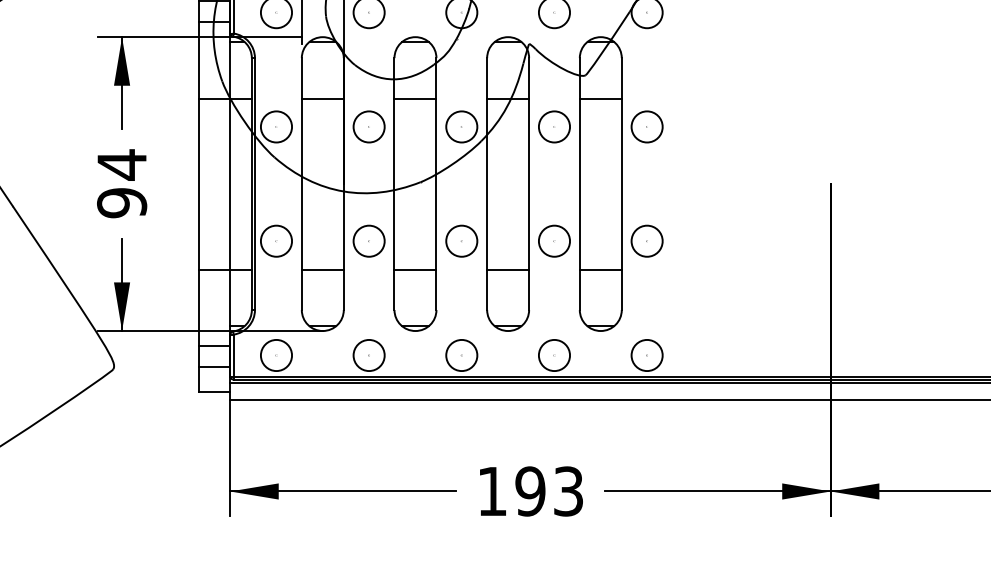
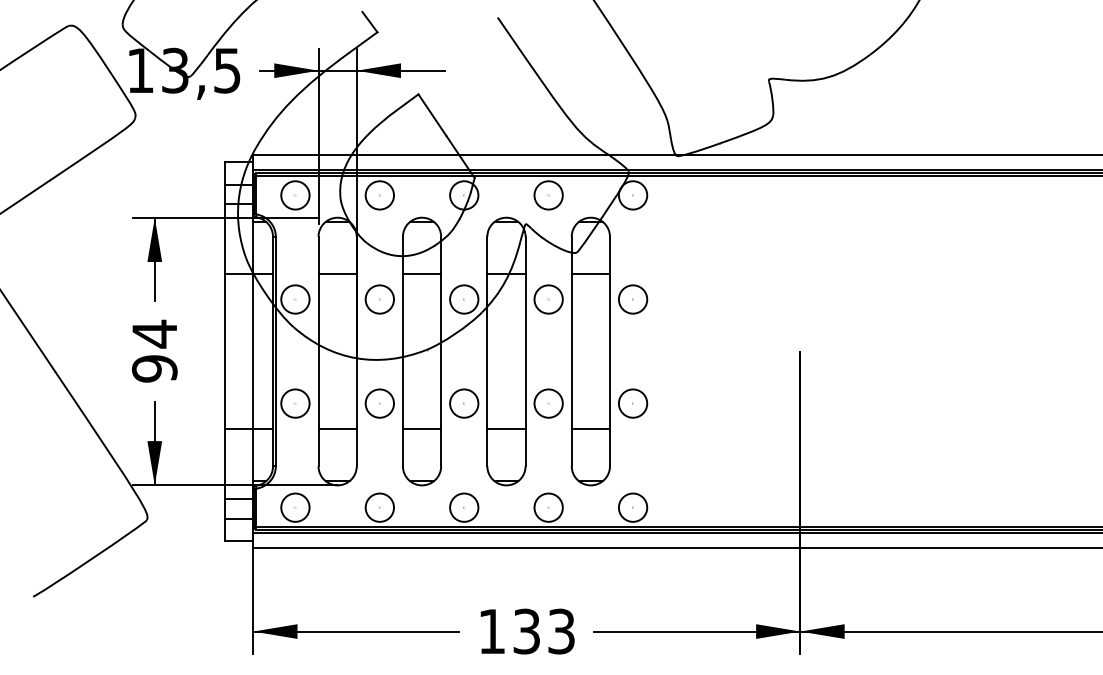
text: (530, 491) -> (526, 631), 193 -> 133

